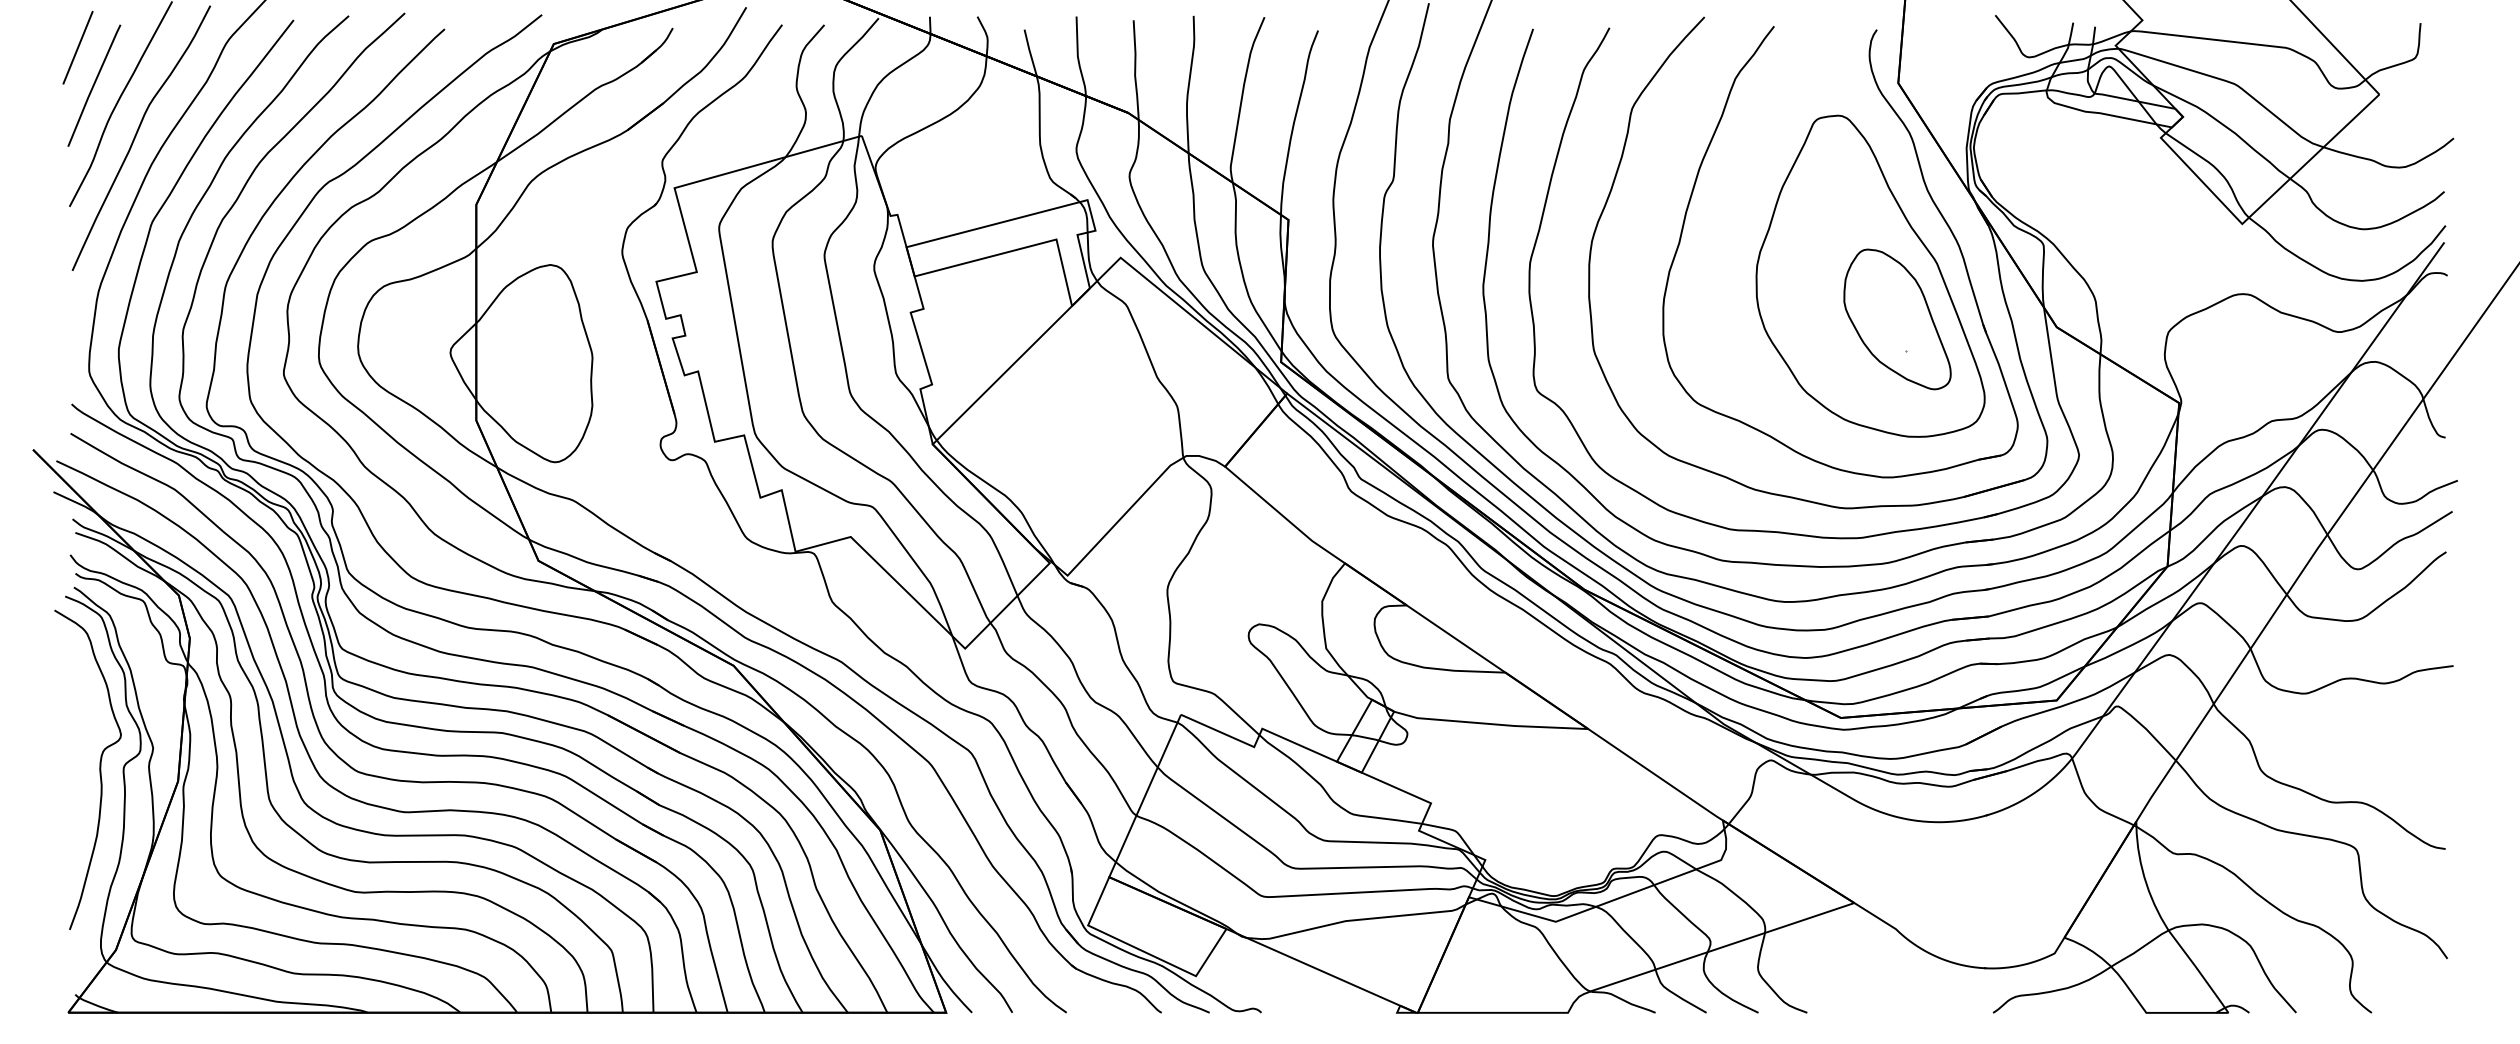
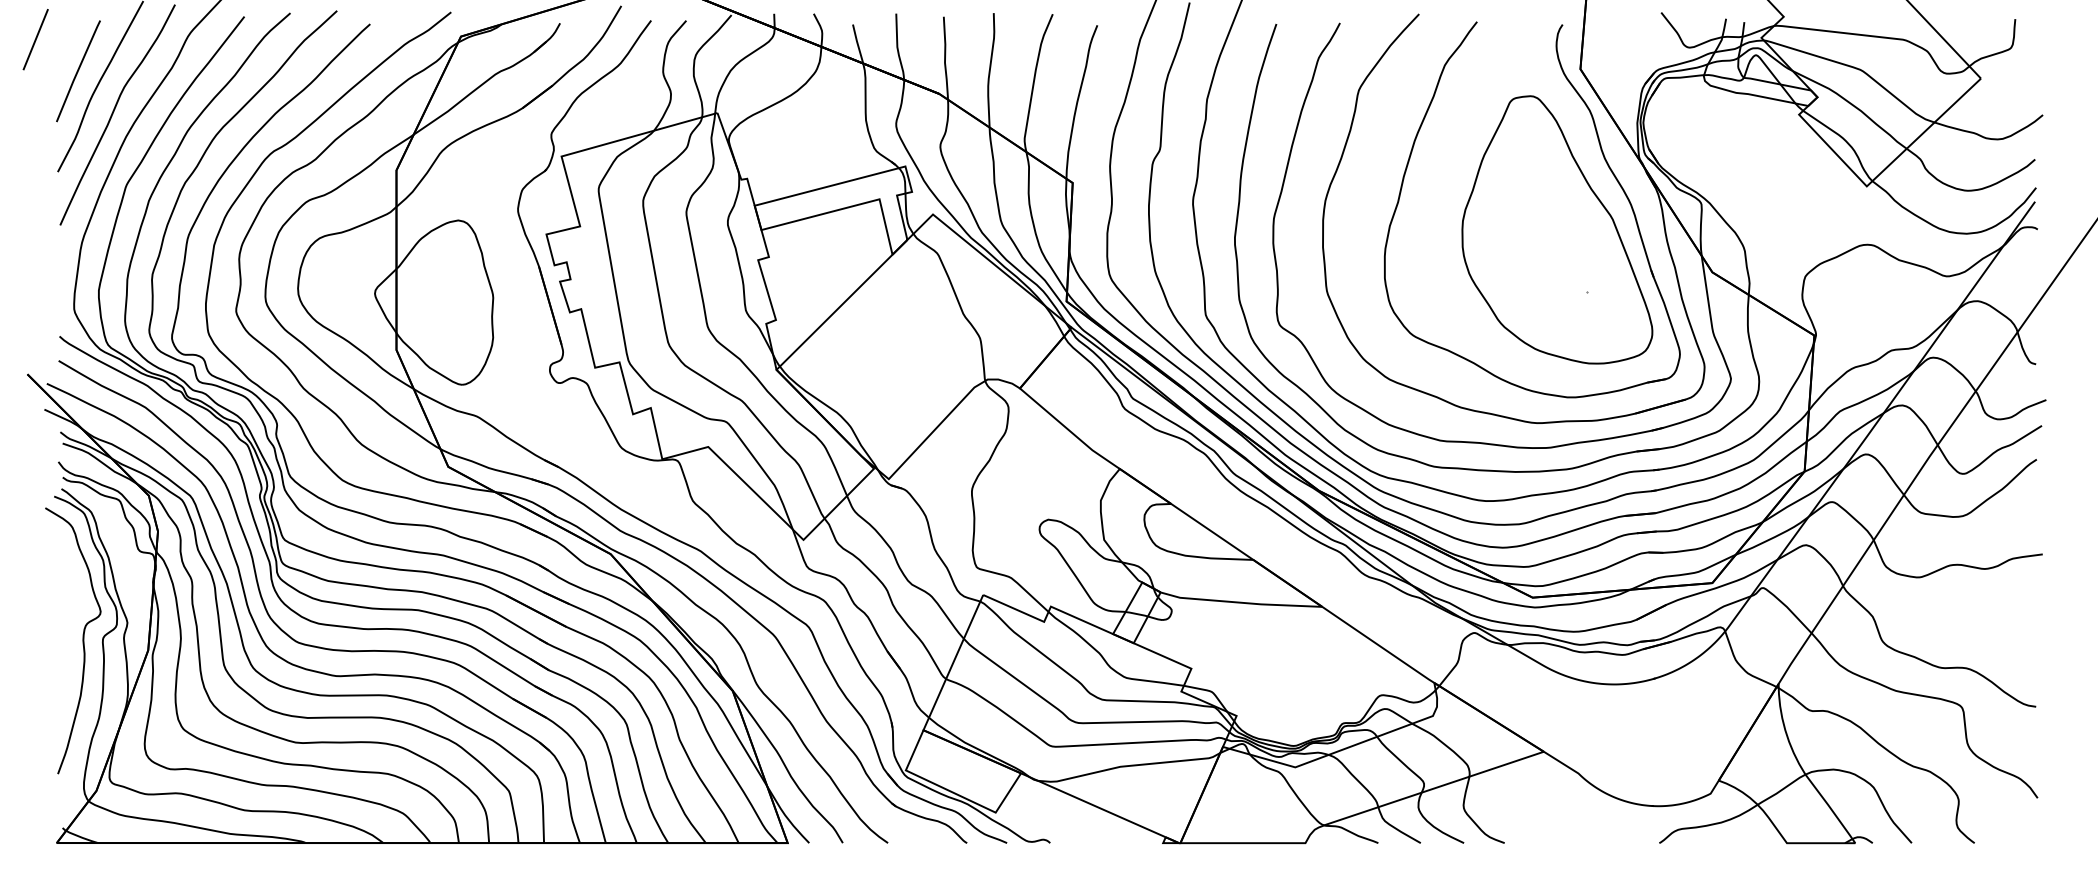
line: (77, 47) -> (35, 39), moved
part: (1897, 319) -> (1579, 265), removed

